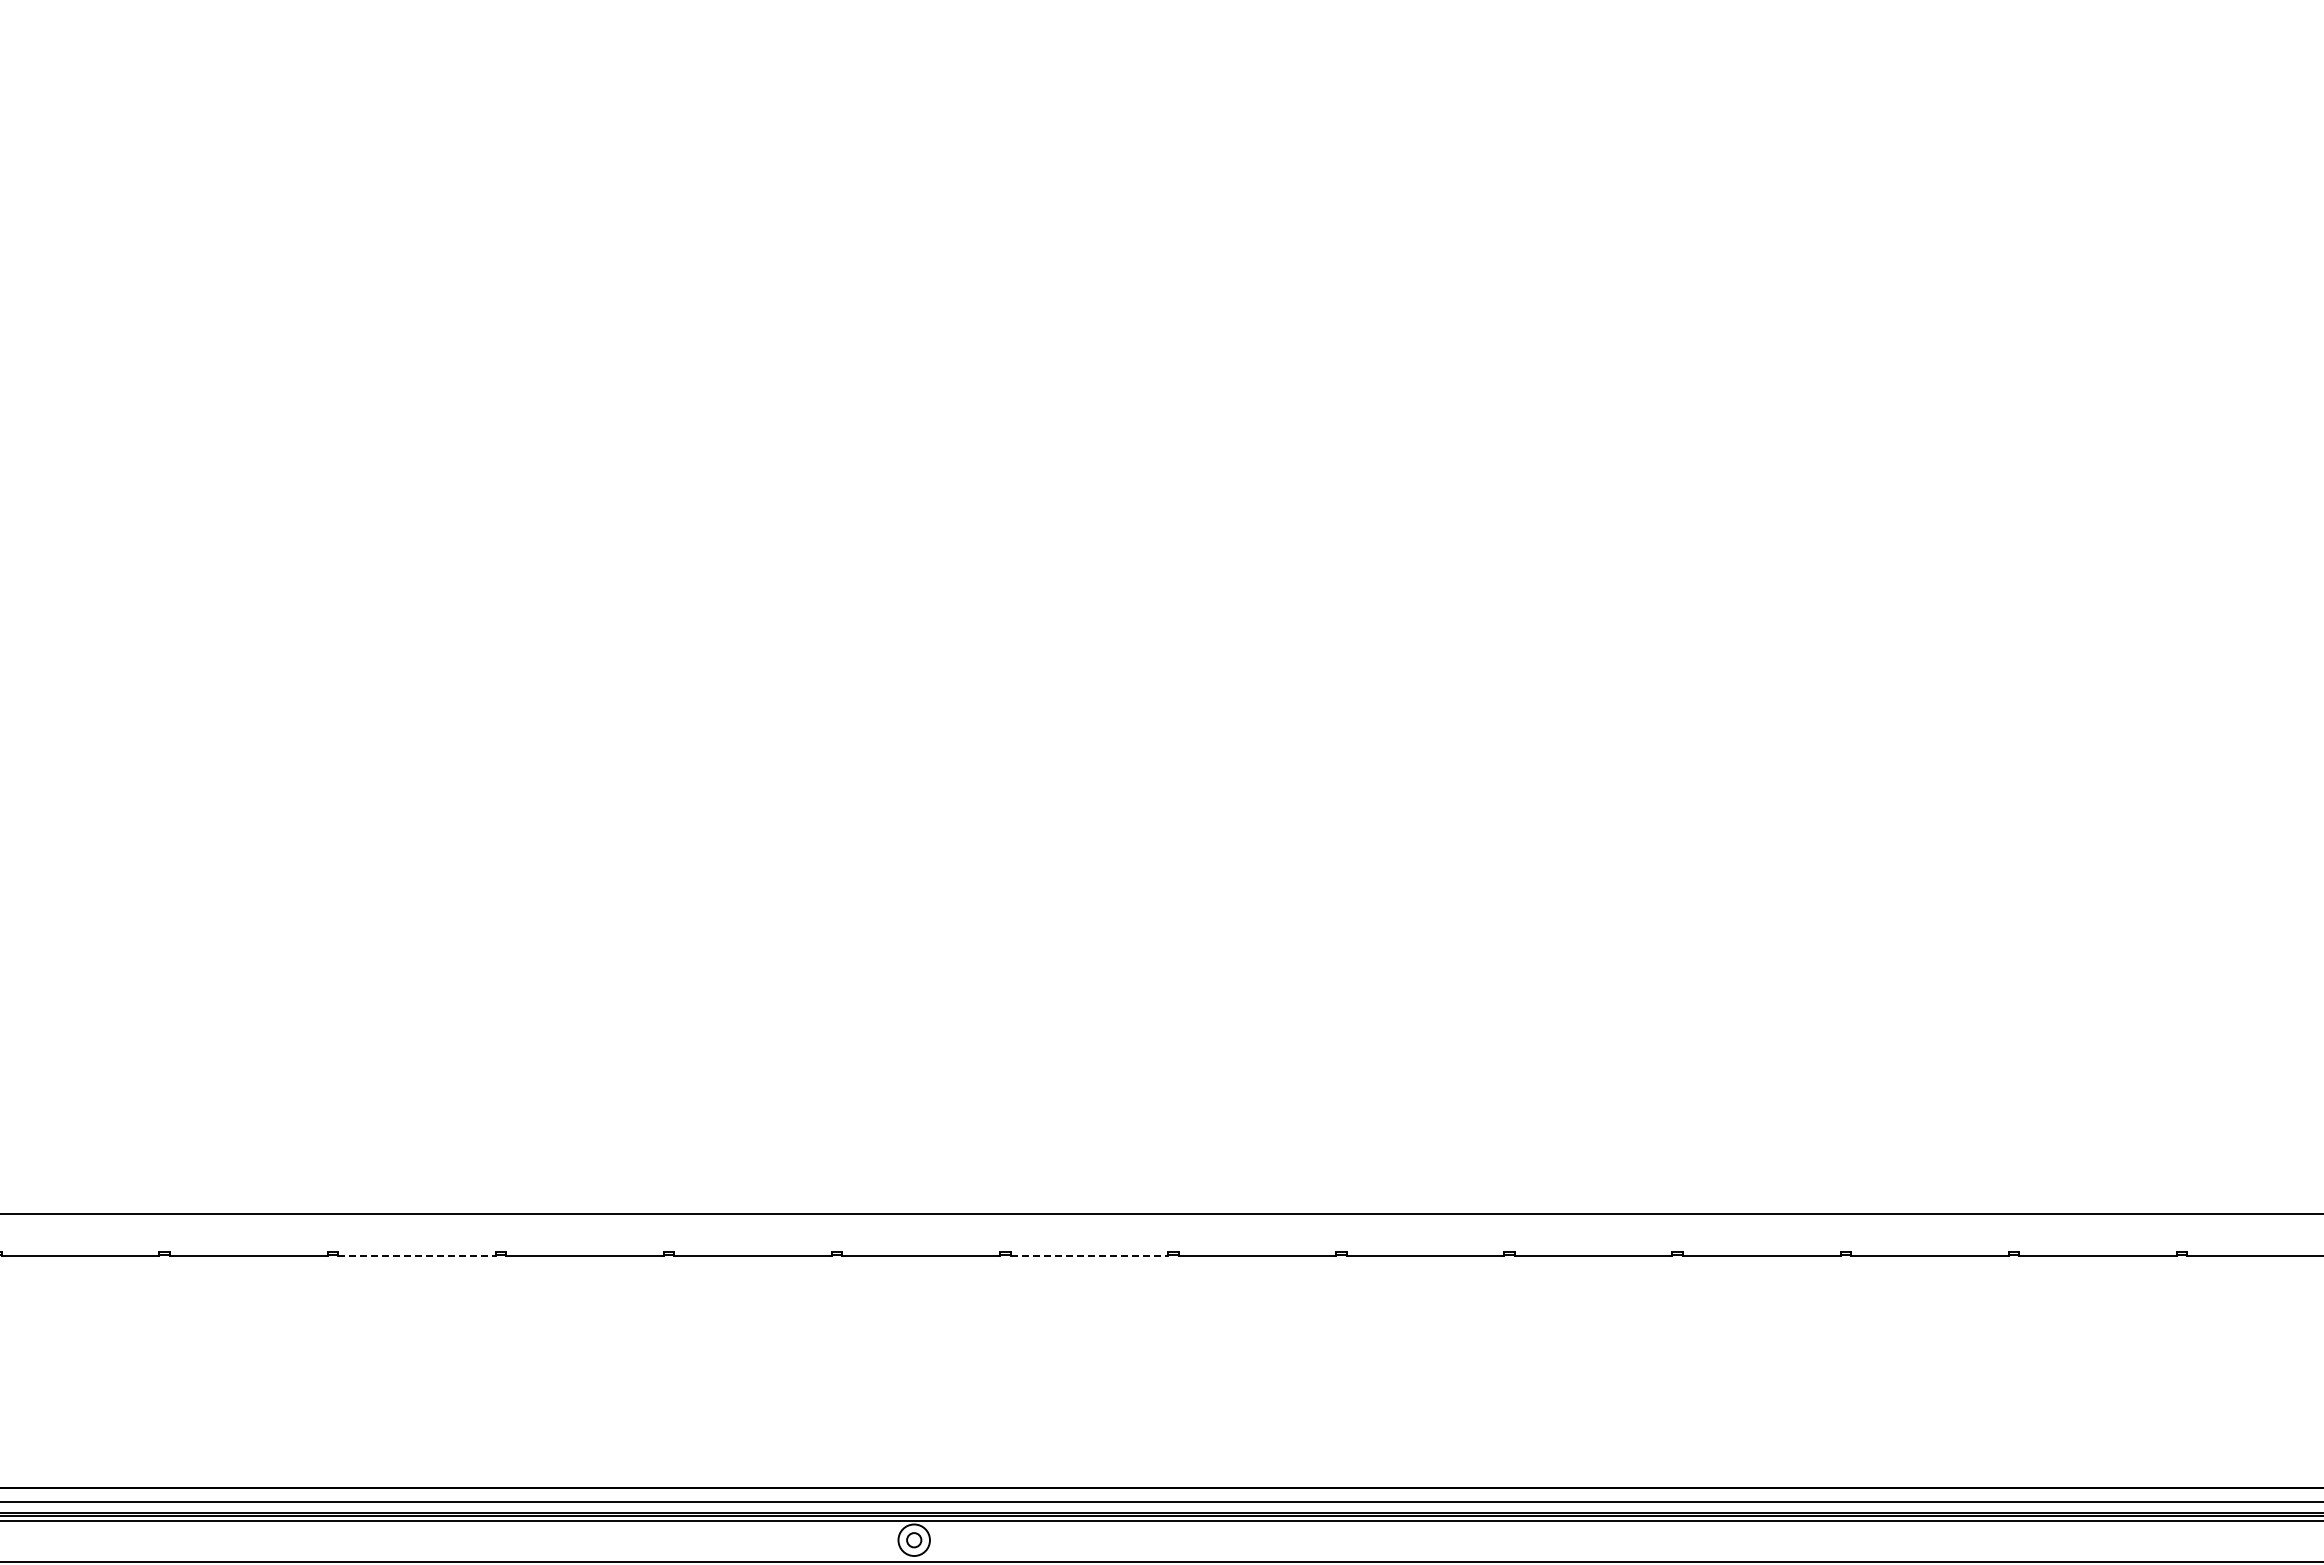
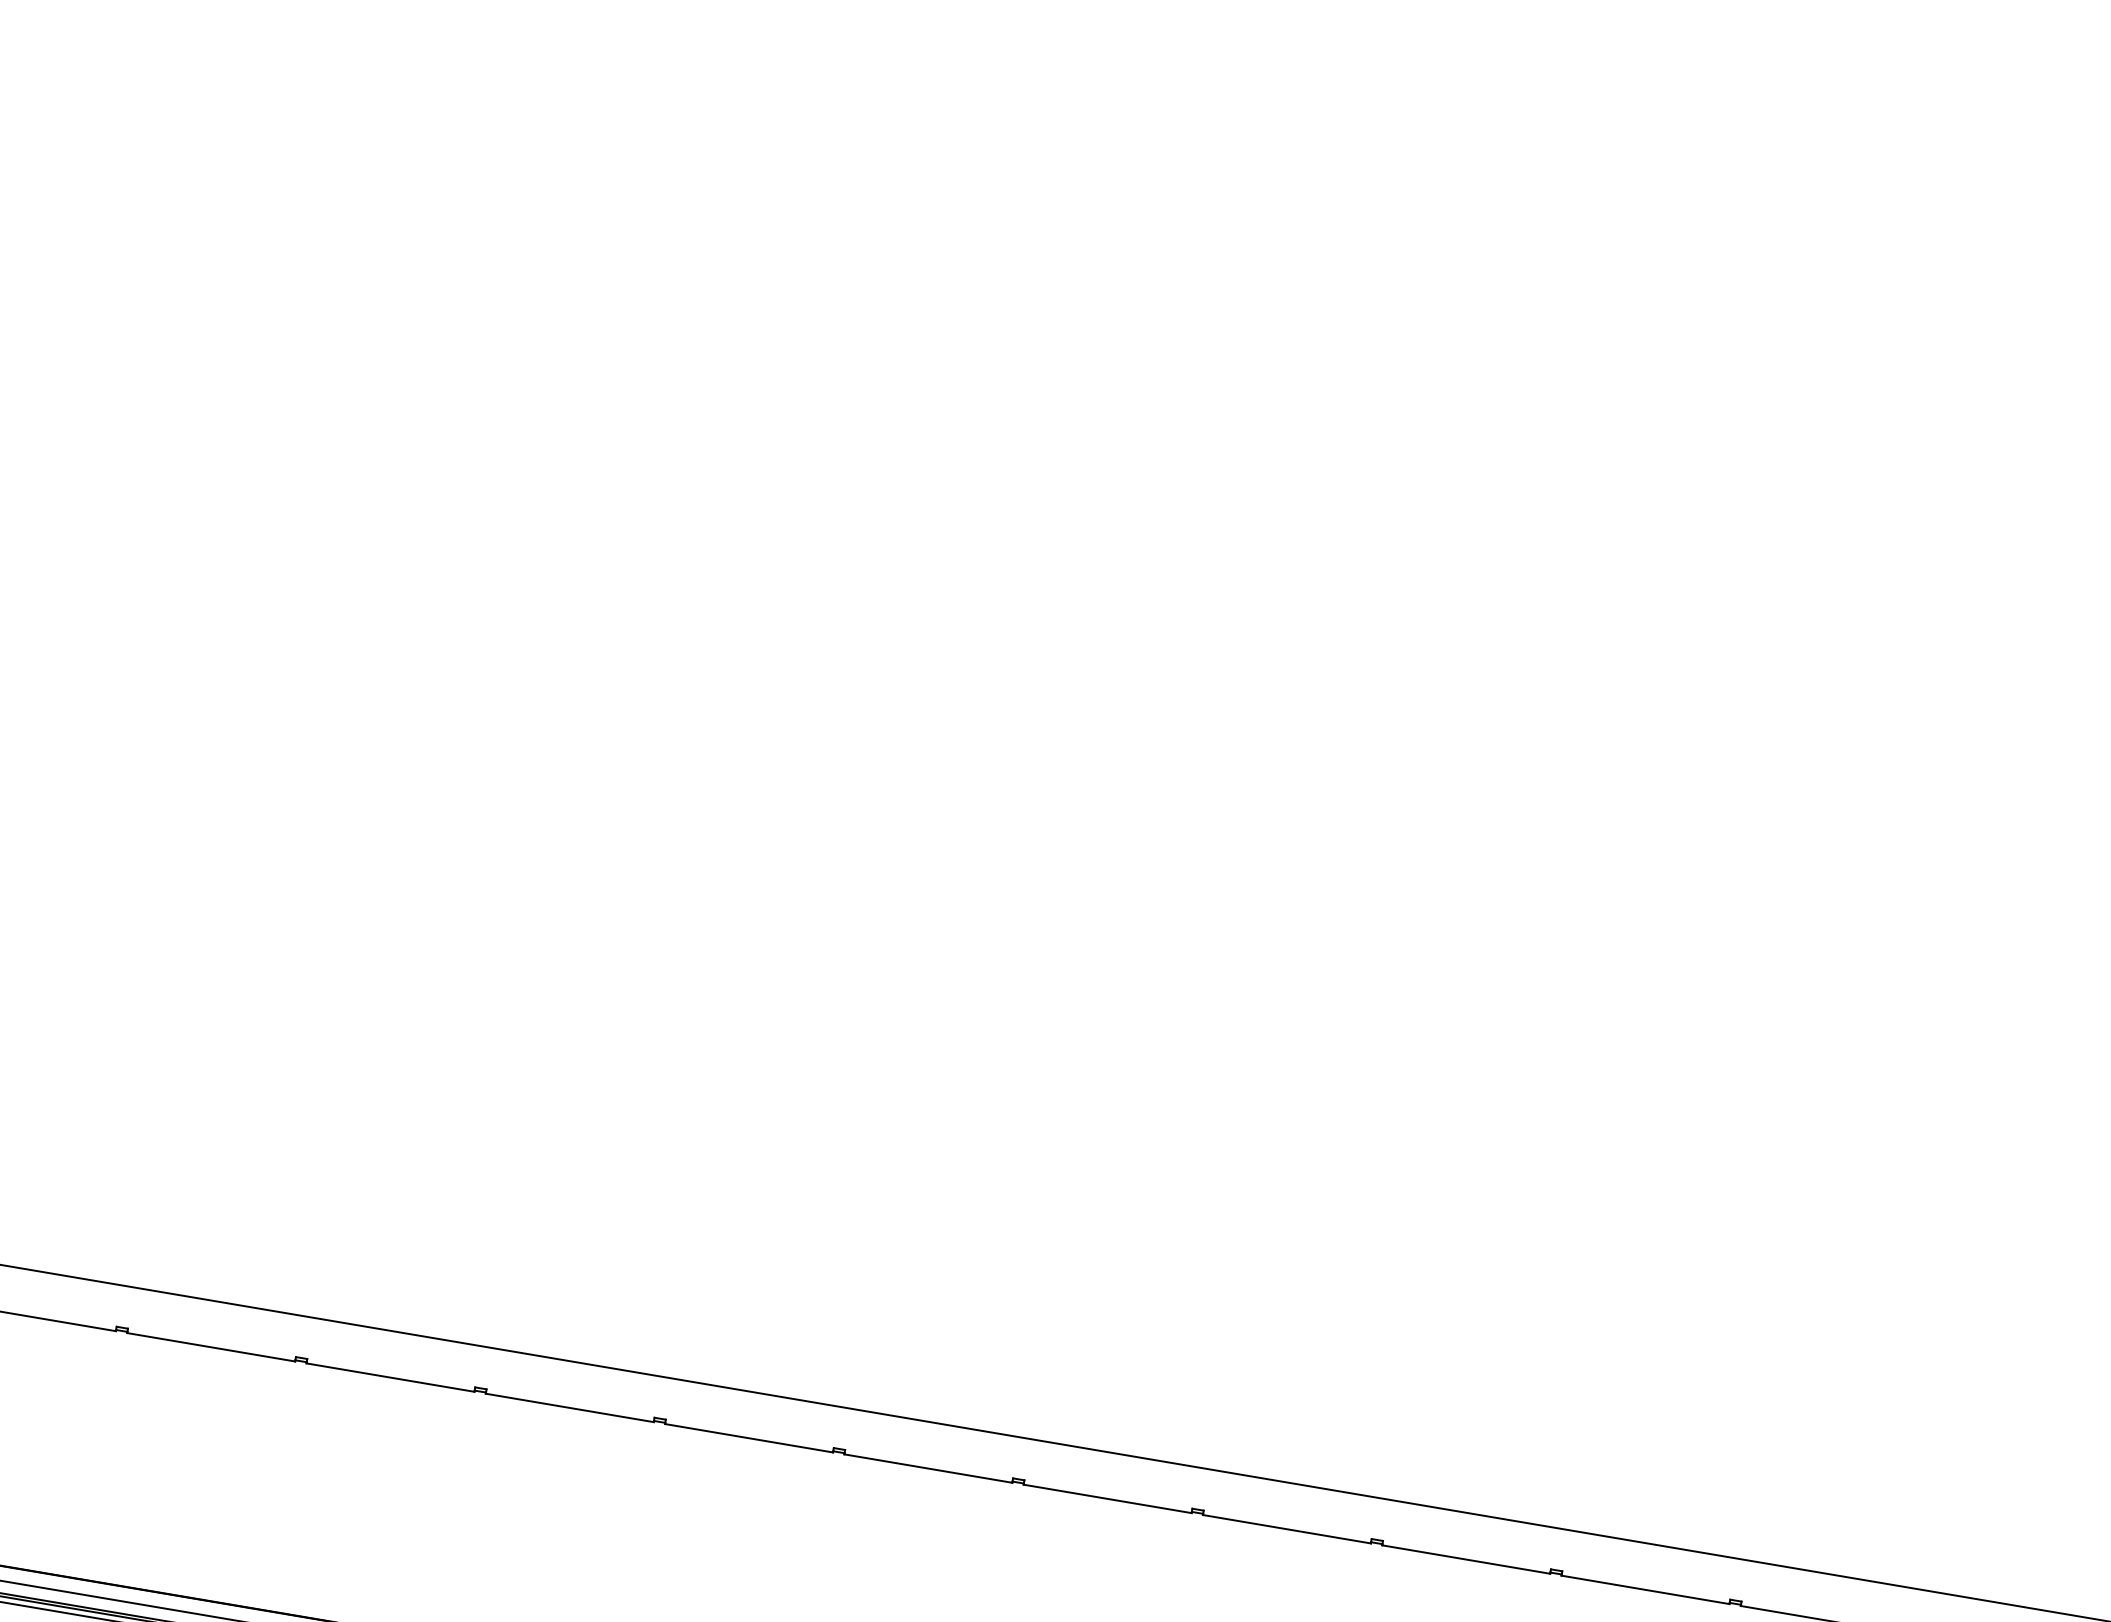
line: (416, 1256) -> (390, 1377), dashed -> solid
line: (1089, 1256) -> (1107, 1499), dashed -> solid

